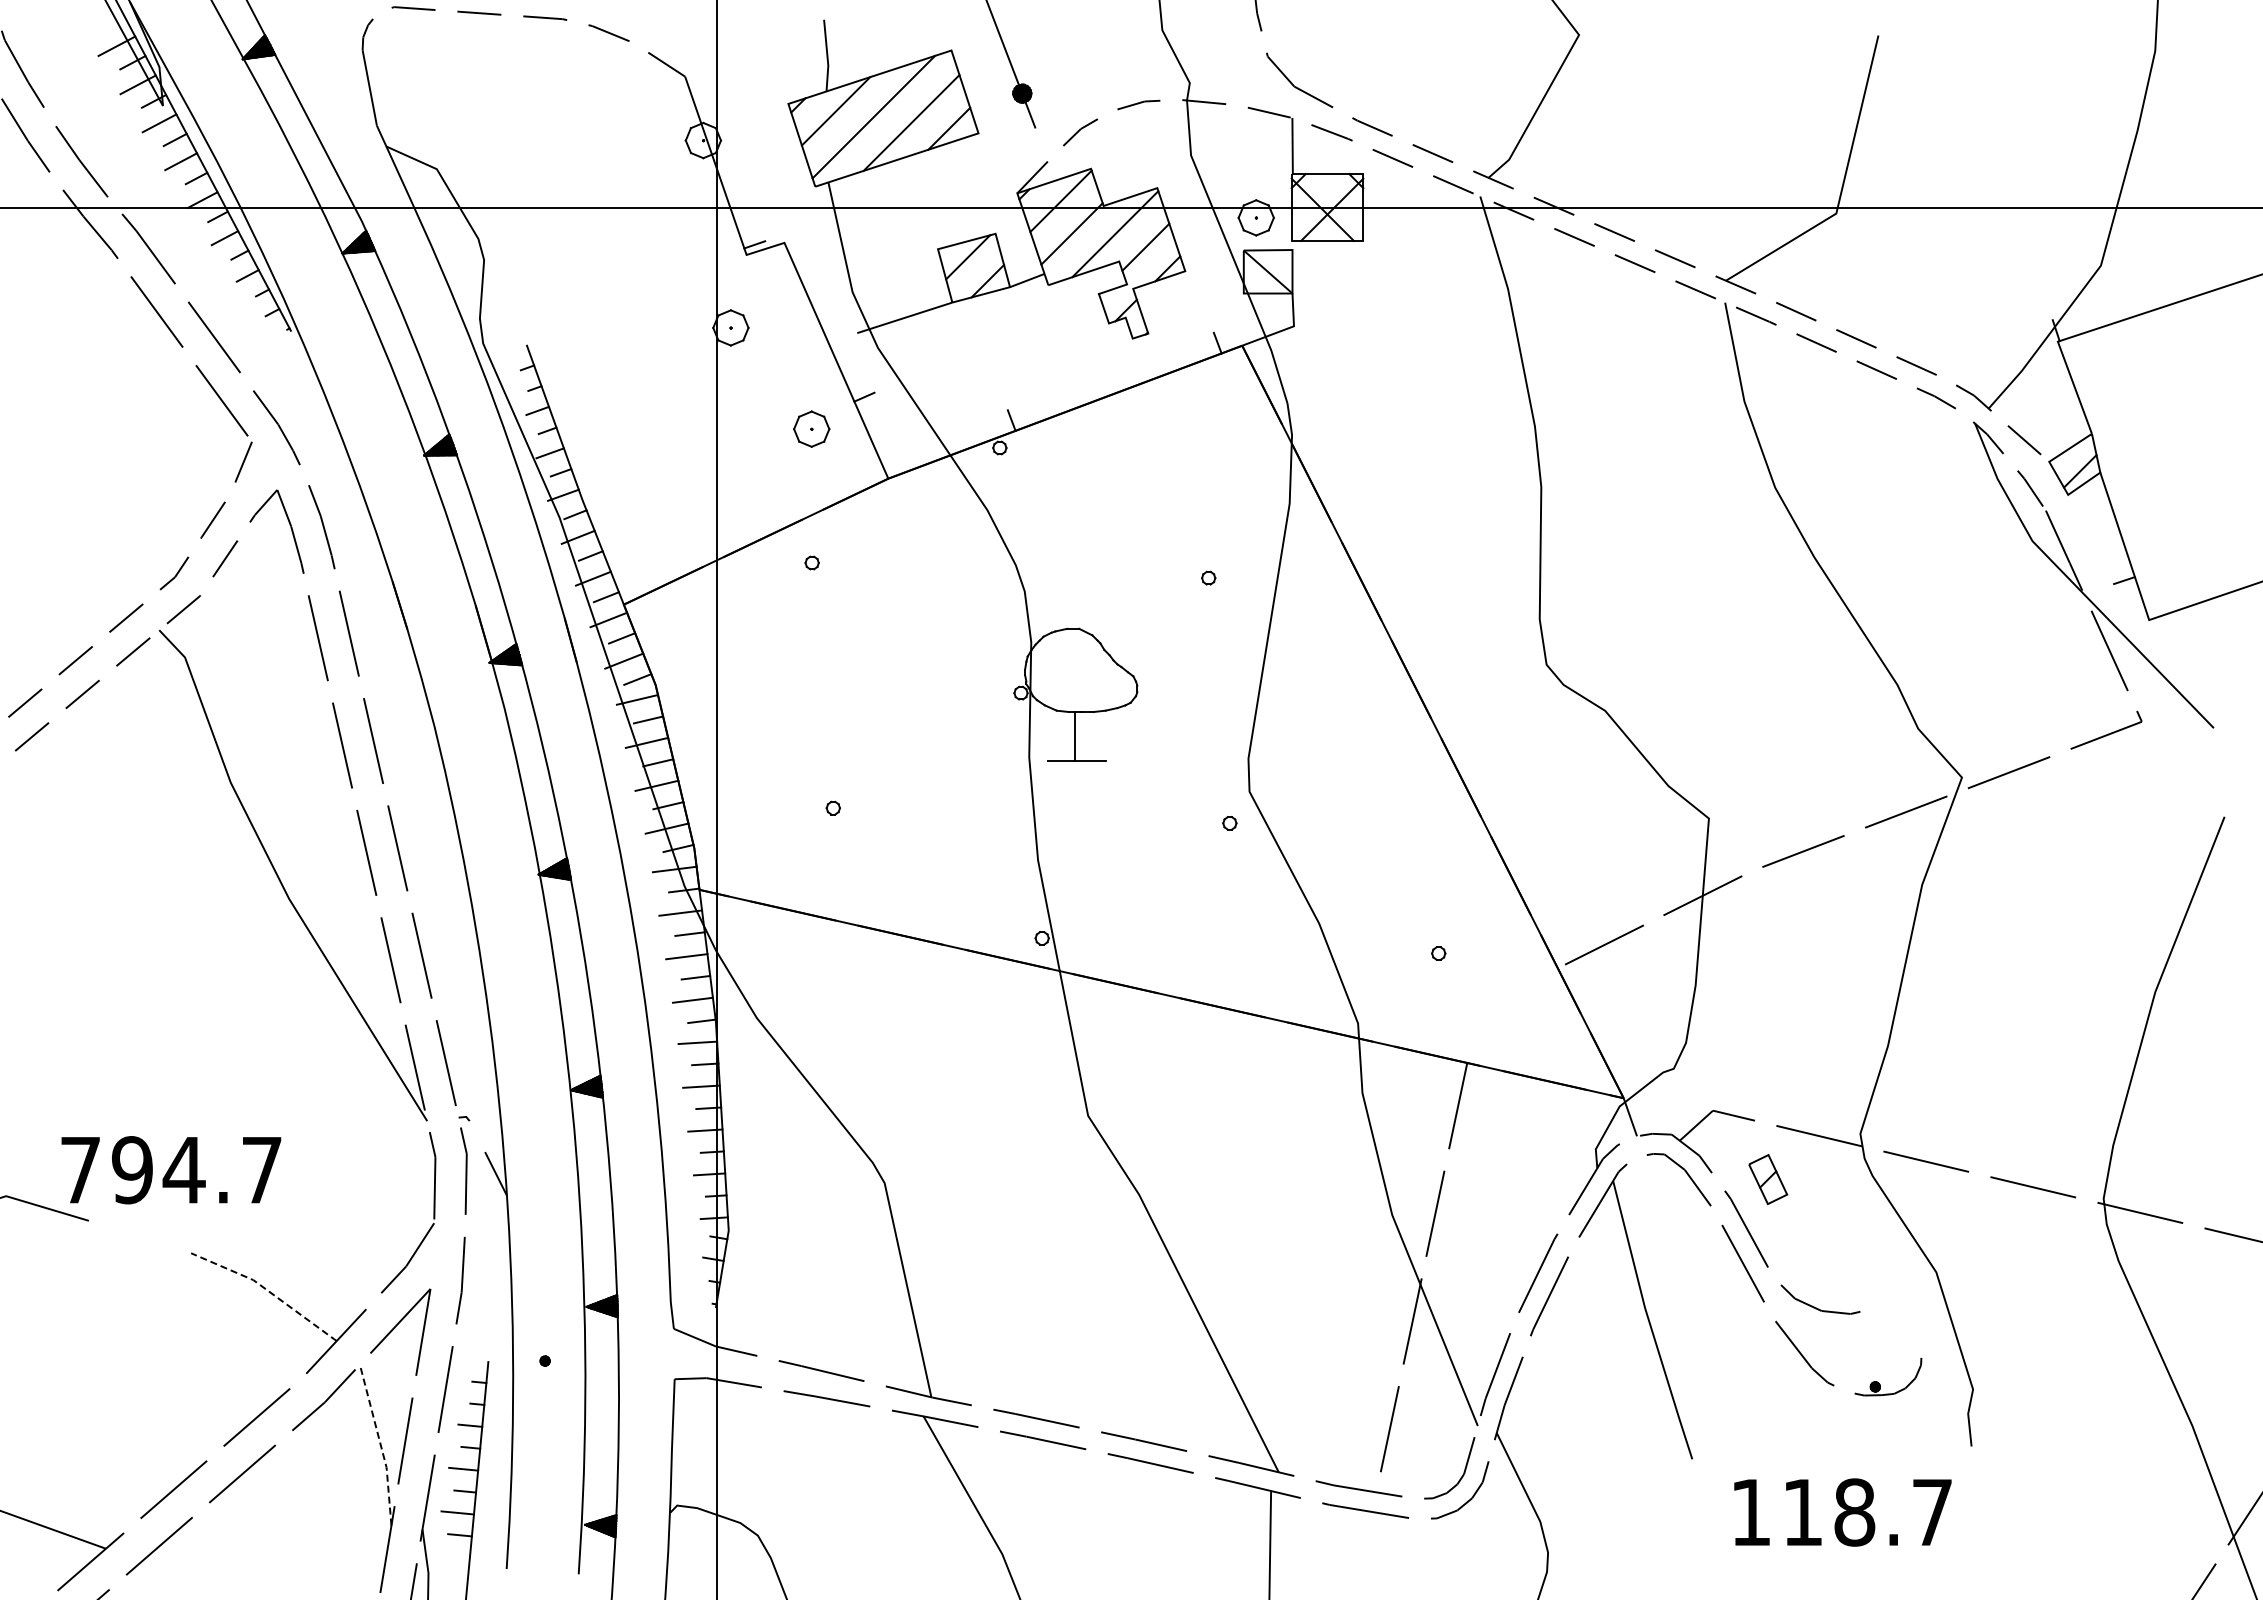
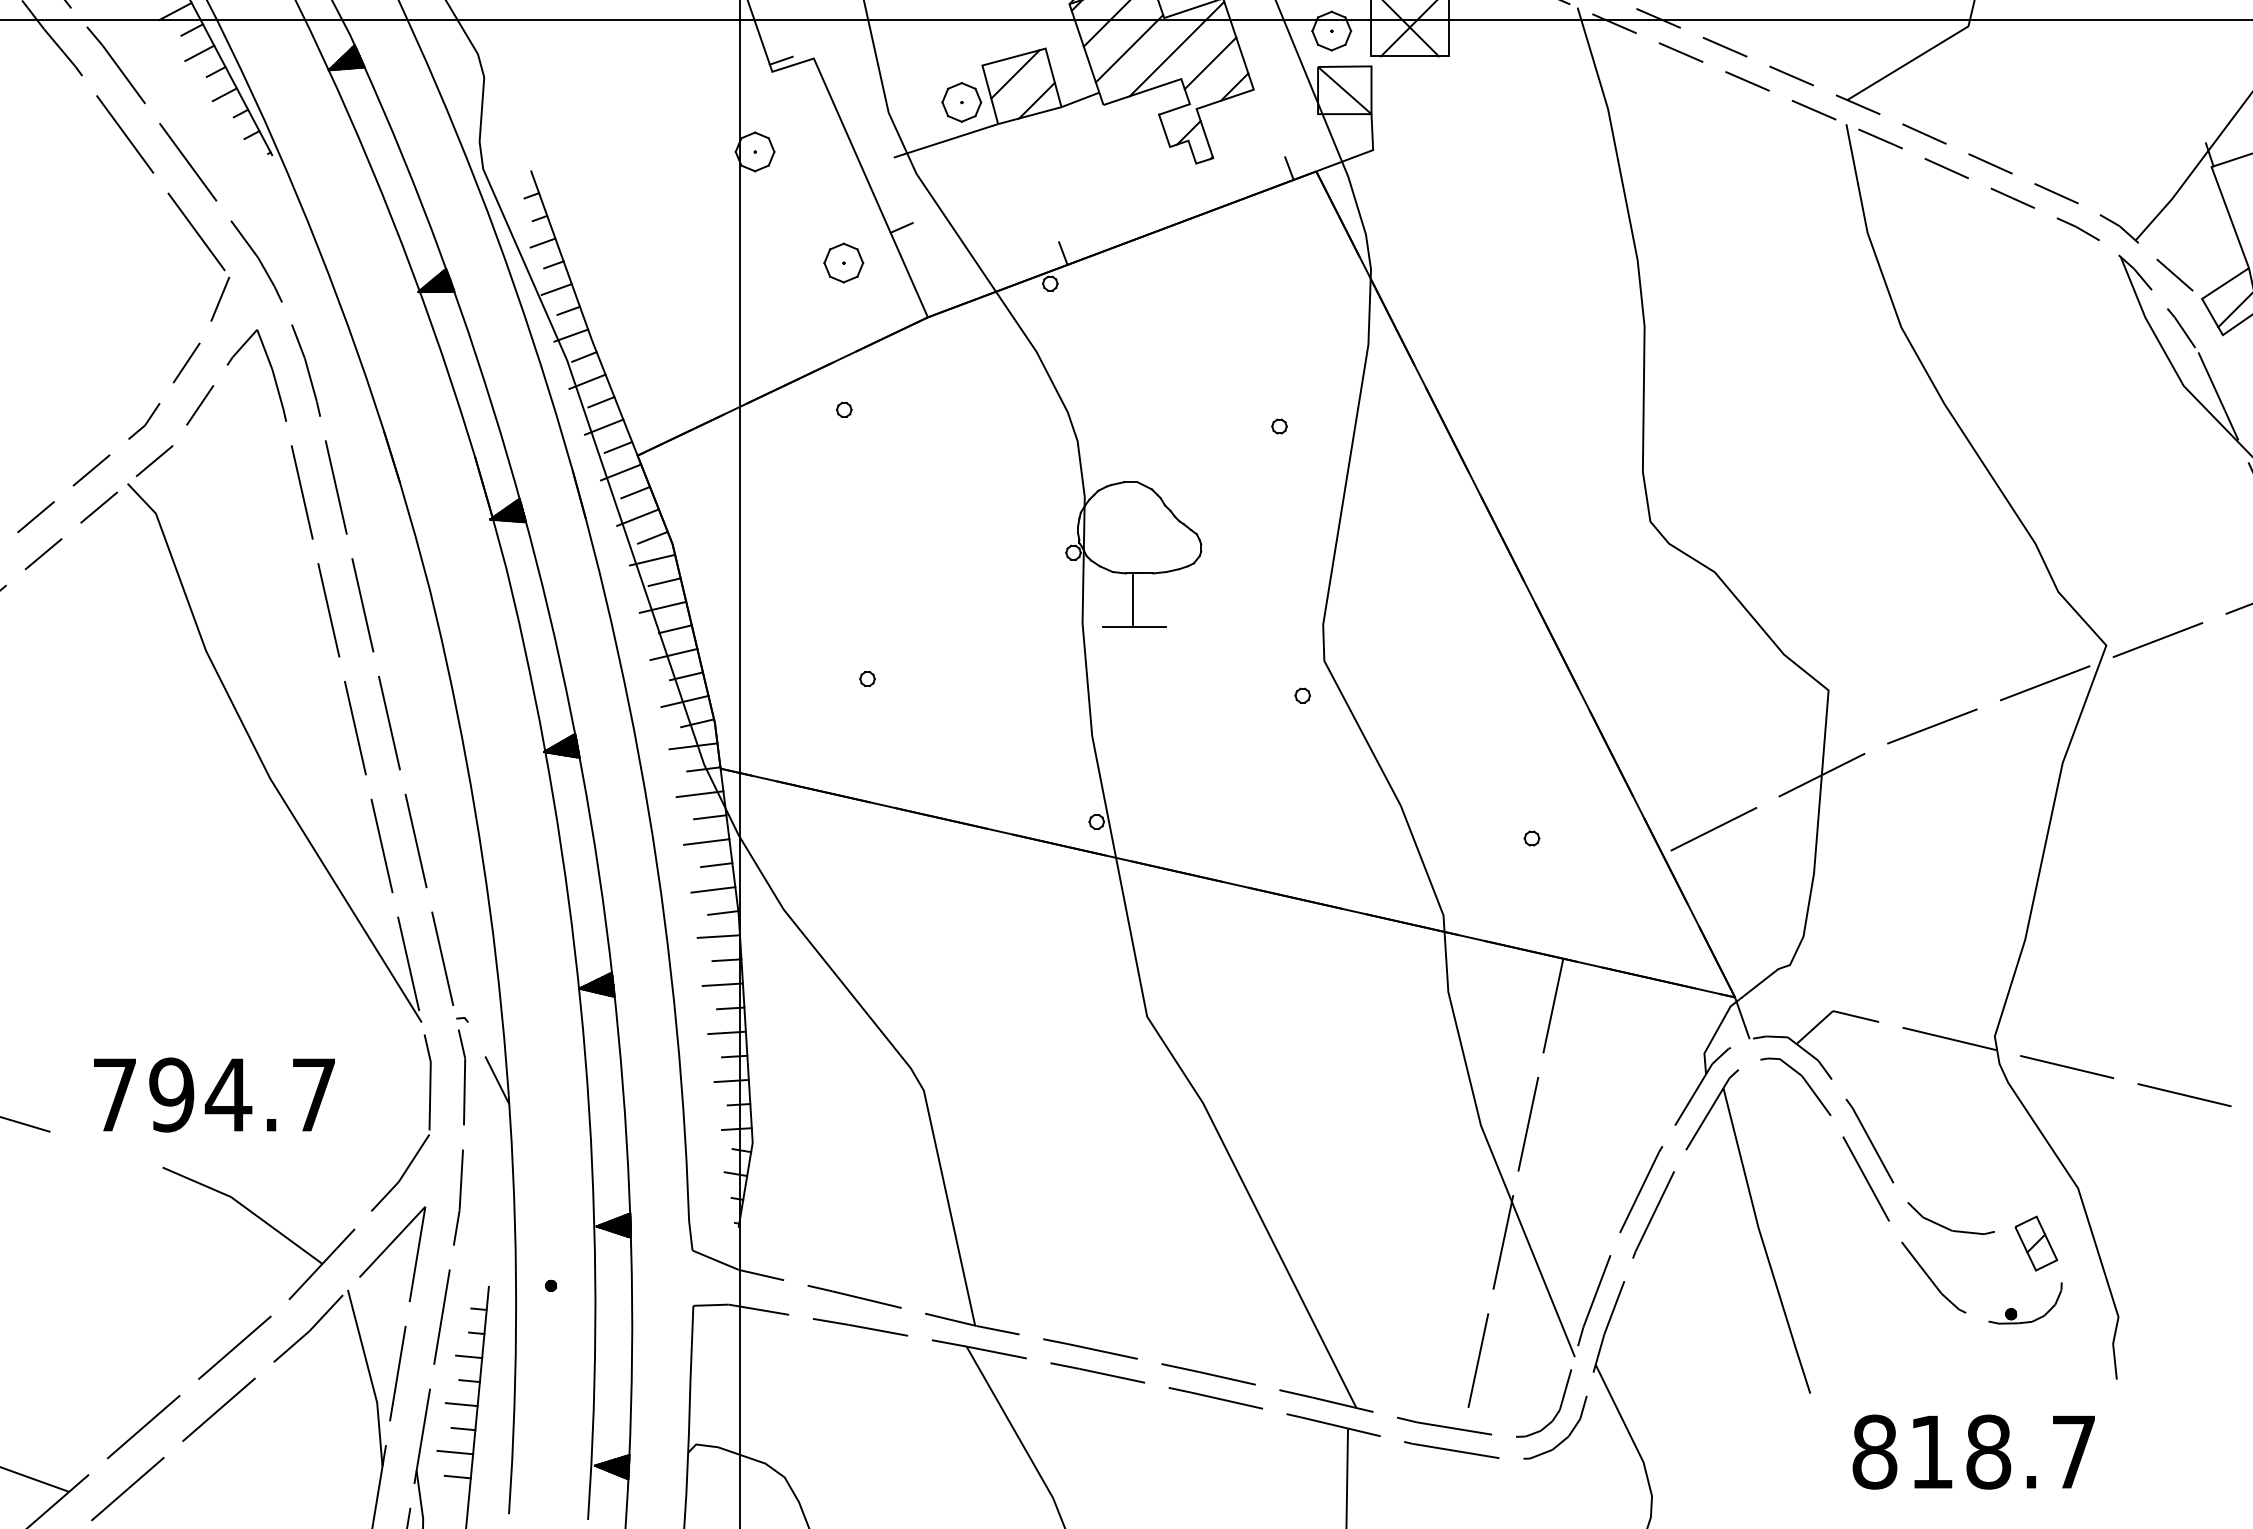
part: (918, 282) -> (961, 102), added
text: (171, 1170) -> (214, 1095), moved
part: (1768, 1179) -> (2036, 1243), moved
line: (267, 1290) -> (246, 1208), dashed -> solid
line: (380, 1444) -> (370, 1377), dashed -> solid
text: (1750, 1512) -> (1874, 1452), 118.7 -> 818.7

